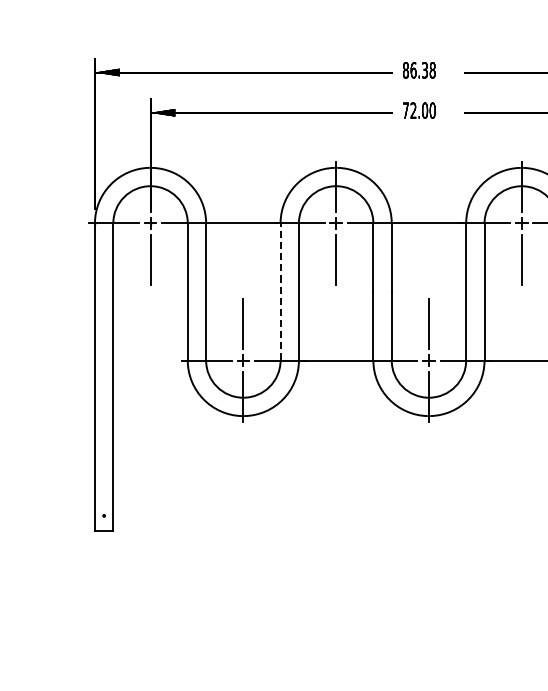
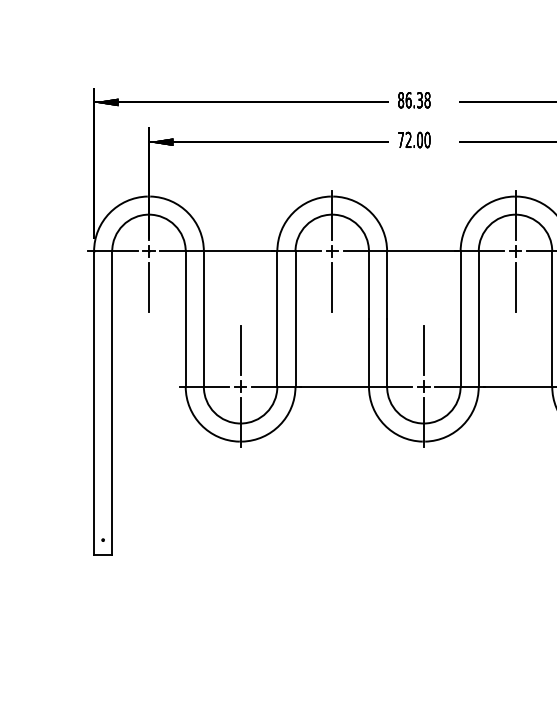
line: (280, 292) -> (277, 319), dashed -> solid

